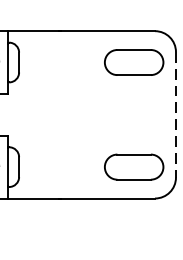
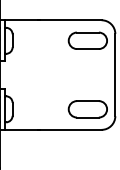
line: (176, 115) -> (115, 75), dashed -> solid

